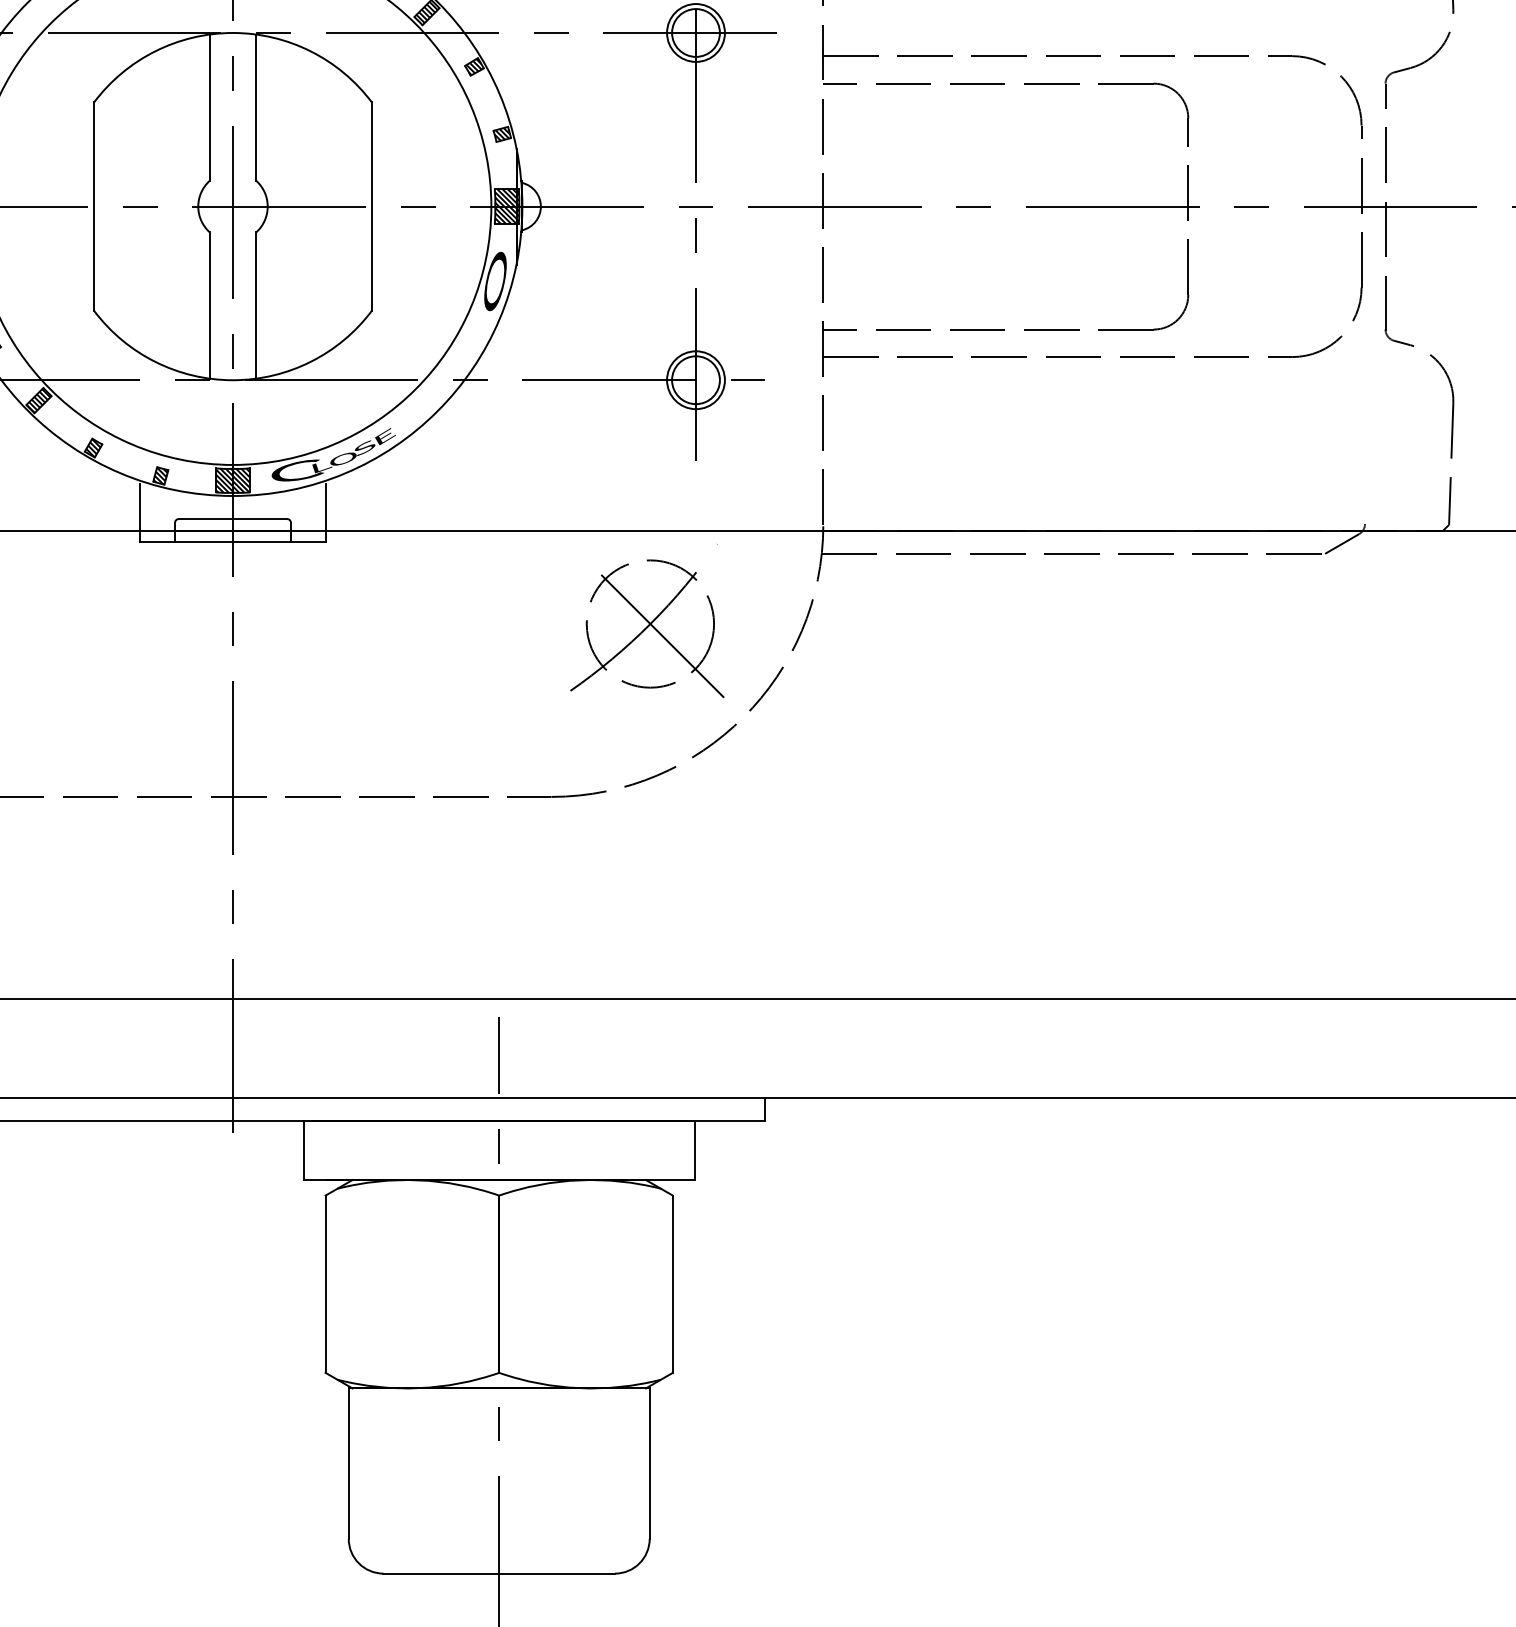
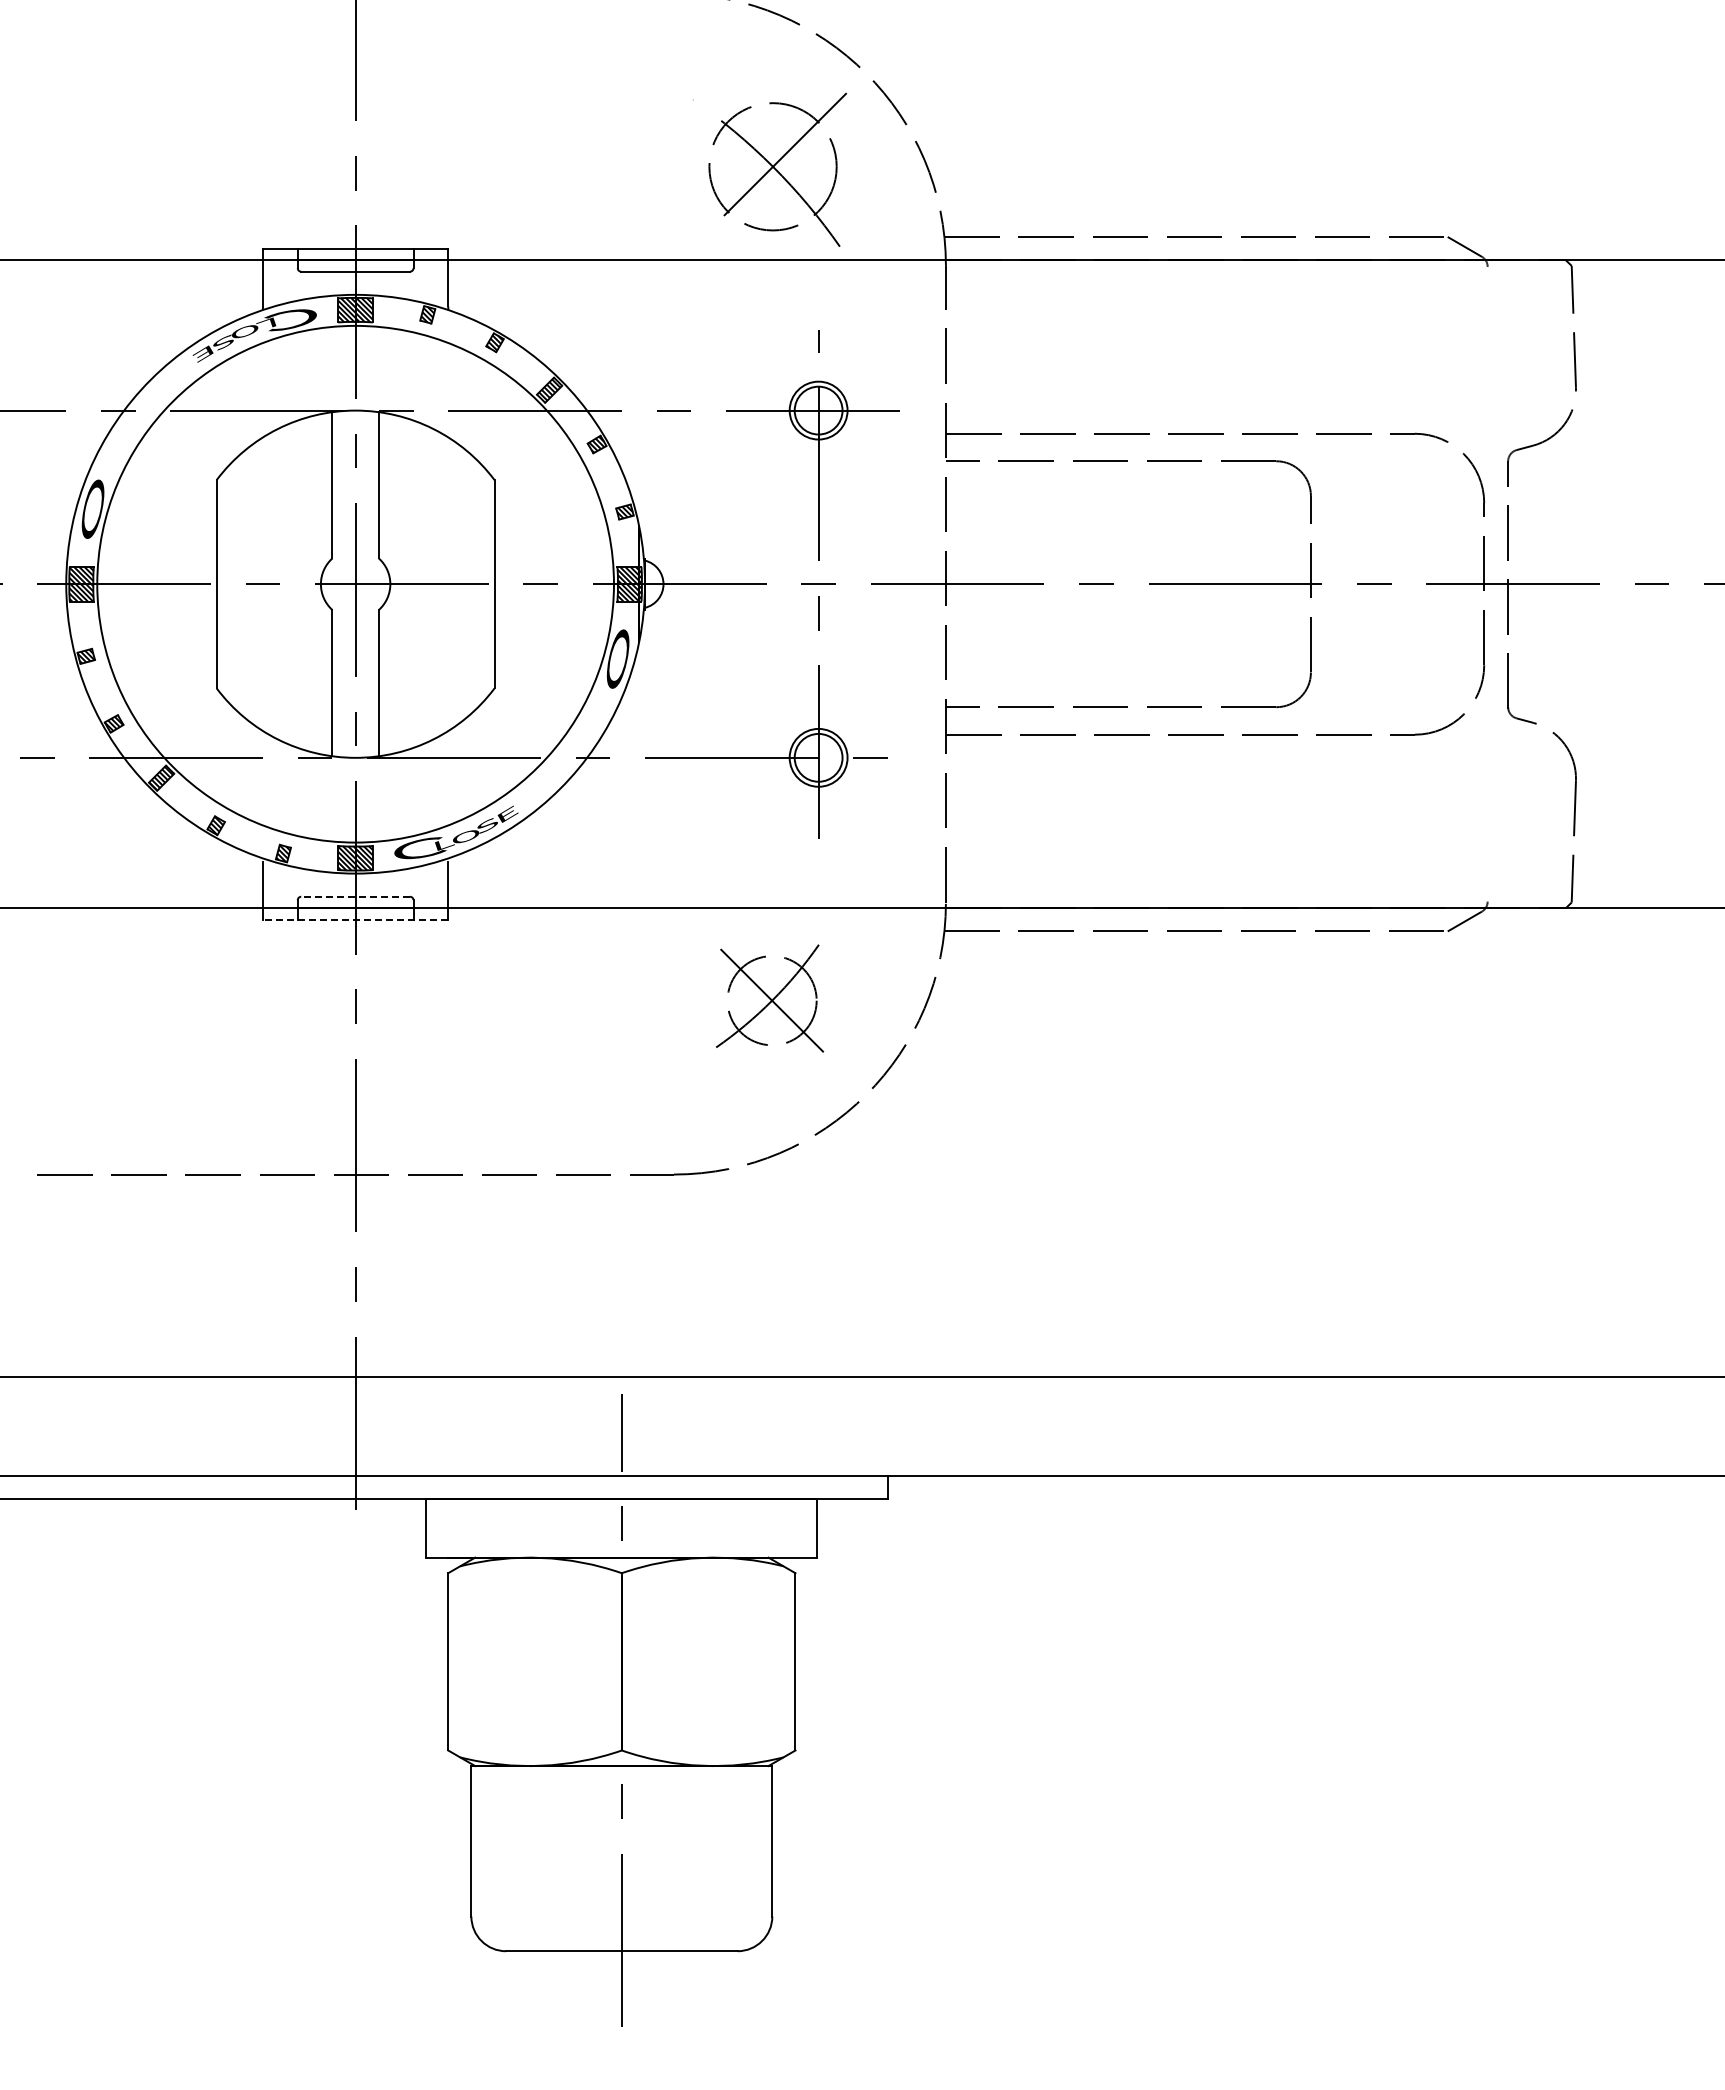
line: (232, 518) -> (355, 896), solid -> dashed
line: (232, 541) -> (355, 919), solid -> dashed
part: (646, 620) -> (769, 998), size x0.7

